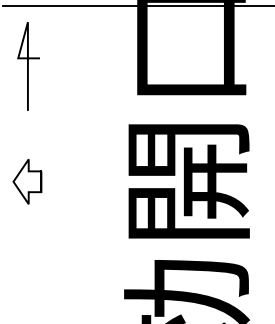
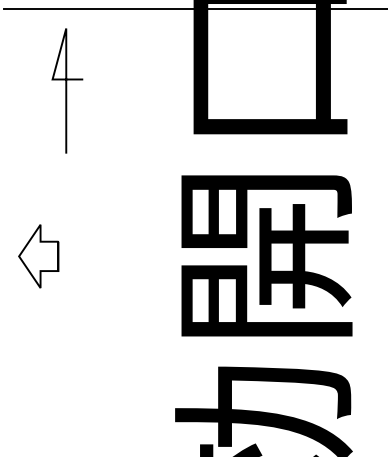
line: (28, 66) -> (67, 90), moved

